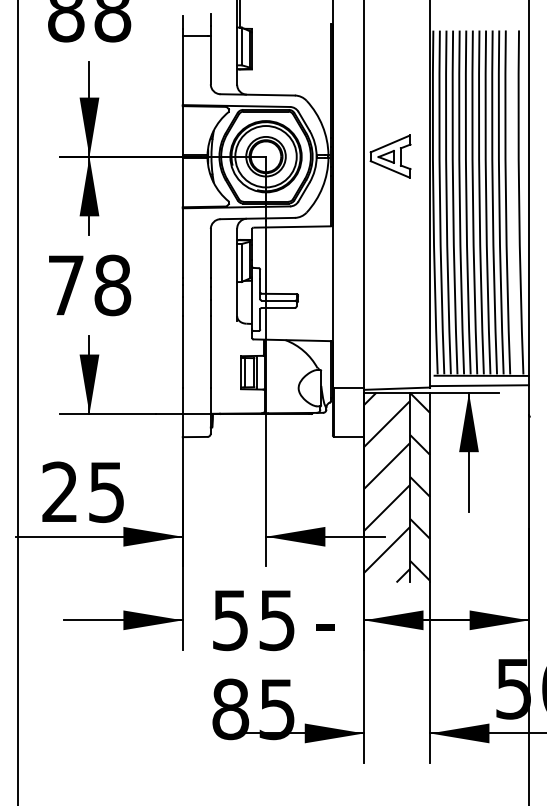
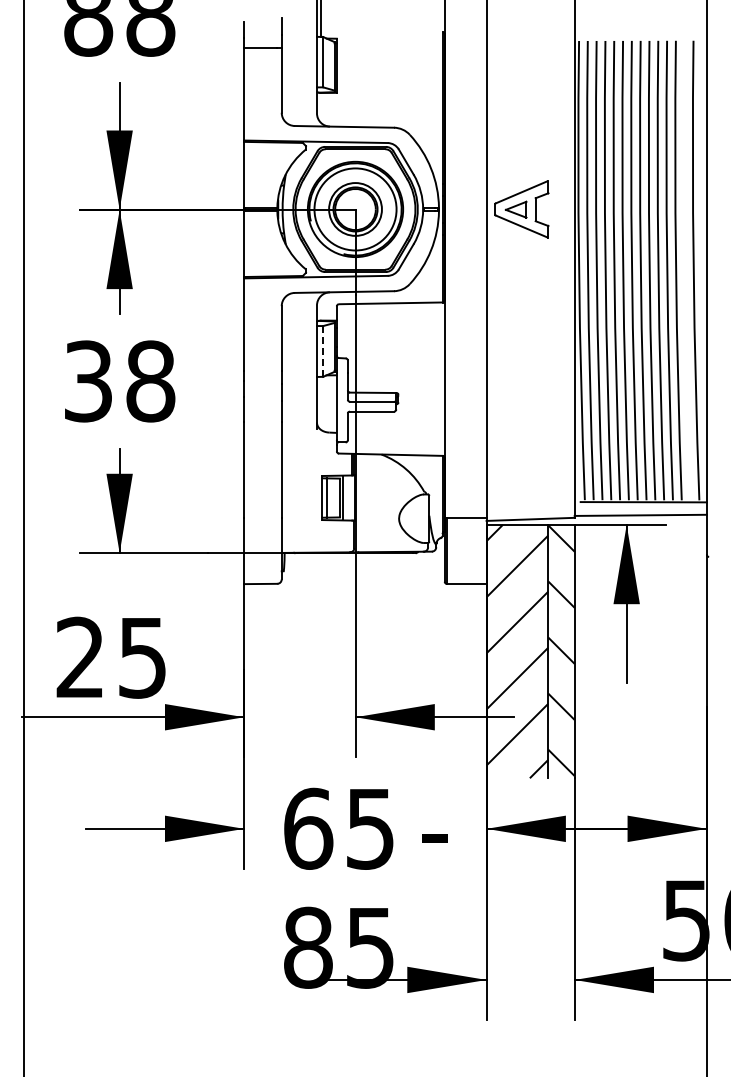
line: (242, 262) -> (323, 350), solid -> dashed
text: (66, 285) -> (88, 381), 78 -> 38
text: (230, 620) -> (308, 828), 55 -> 65

